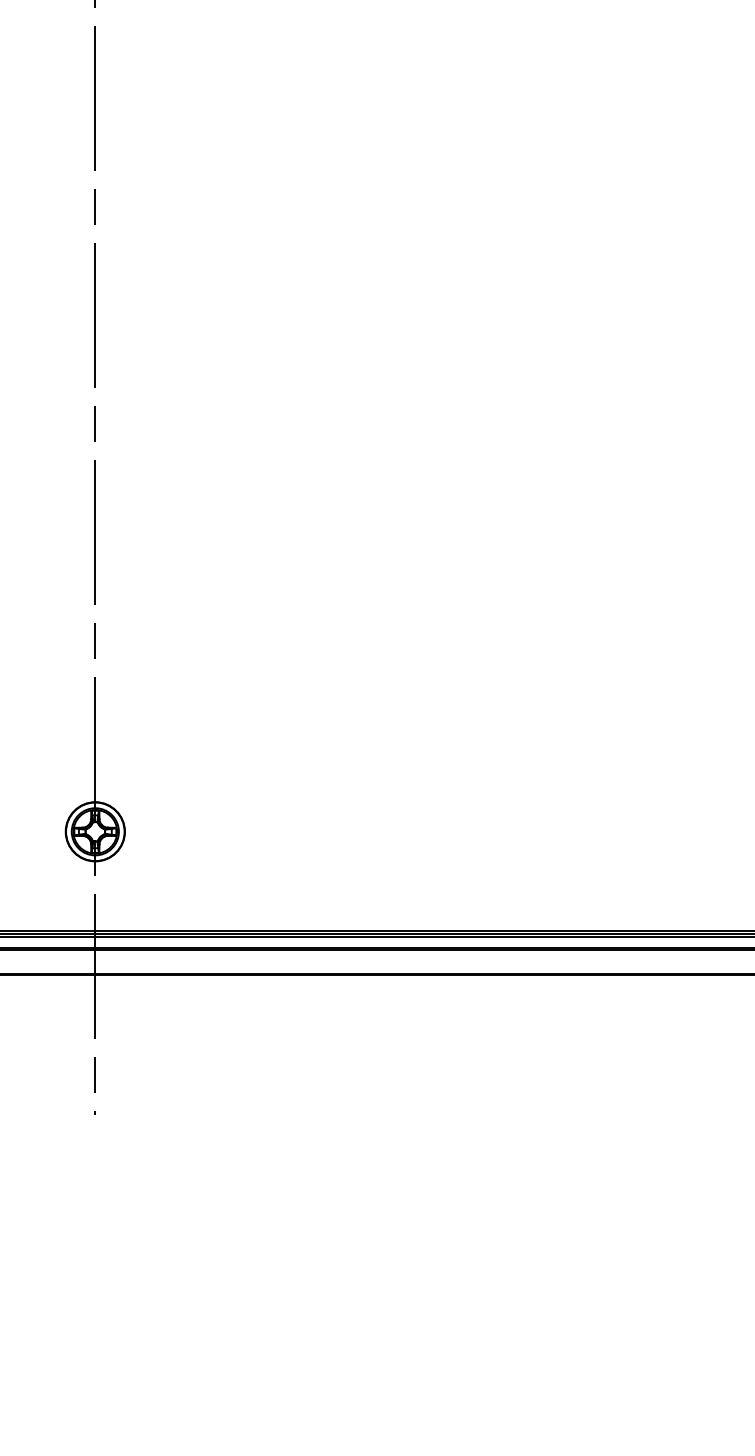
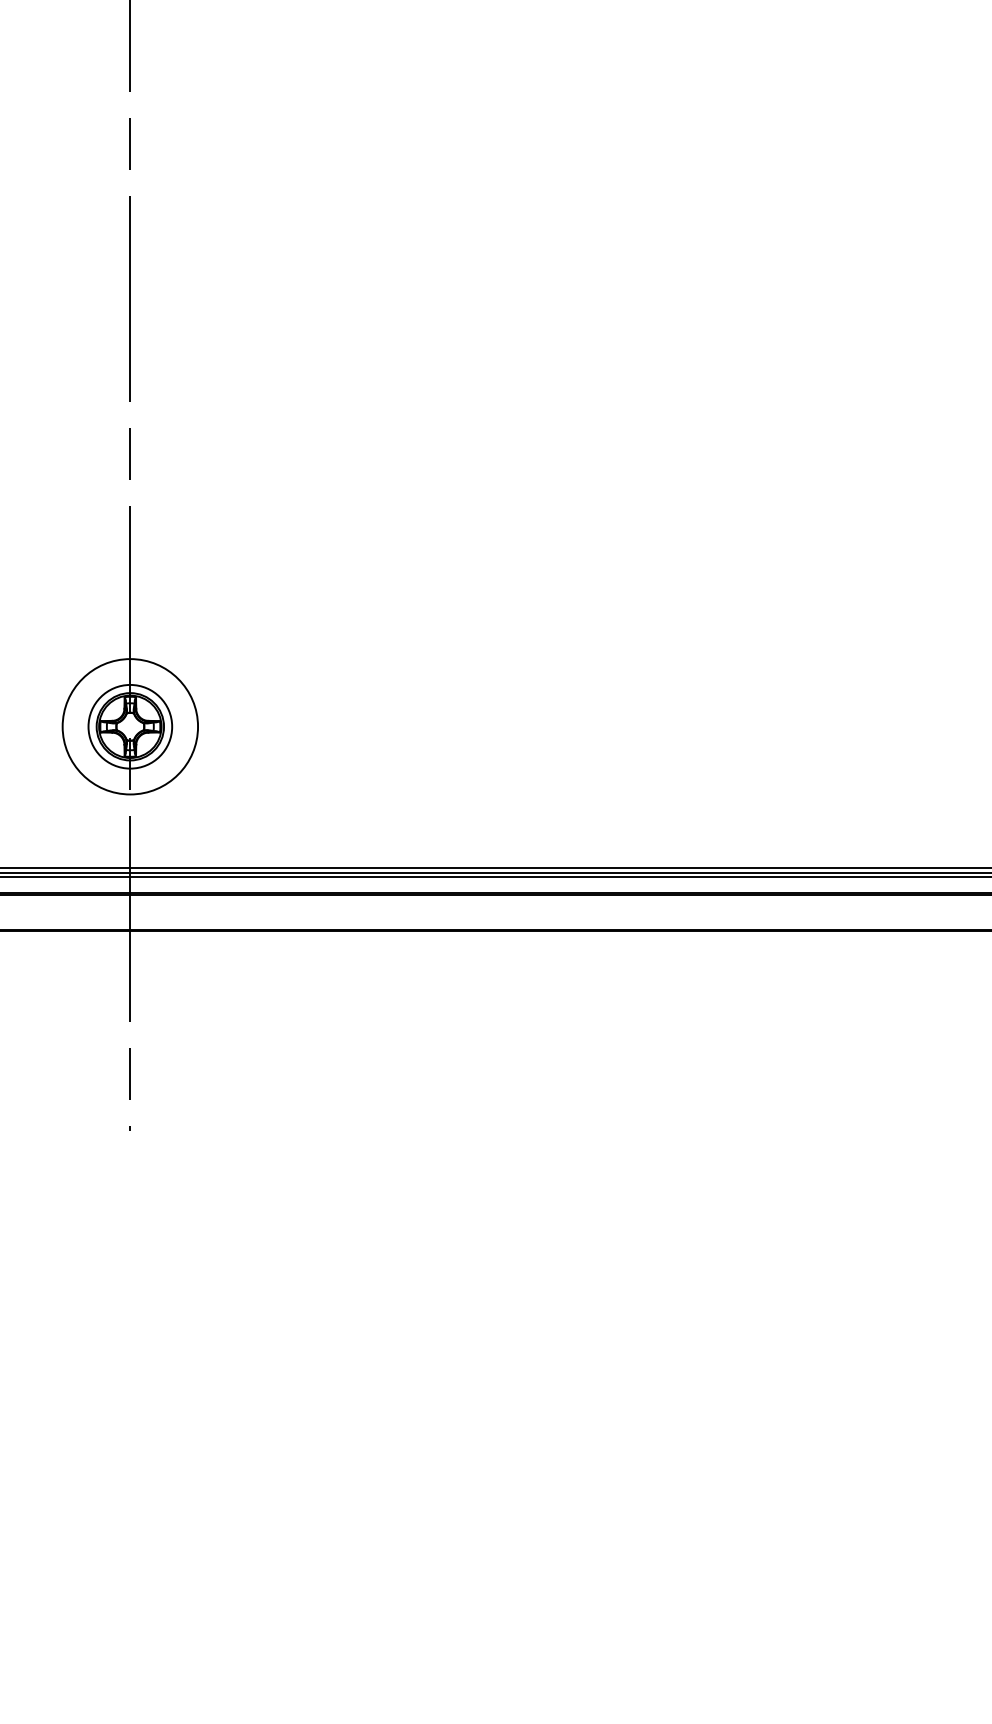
circle: (94, 831) -> (129, 726), size x1.6

